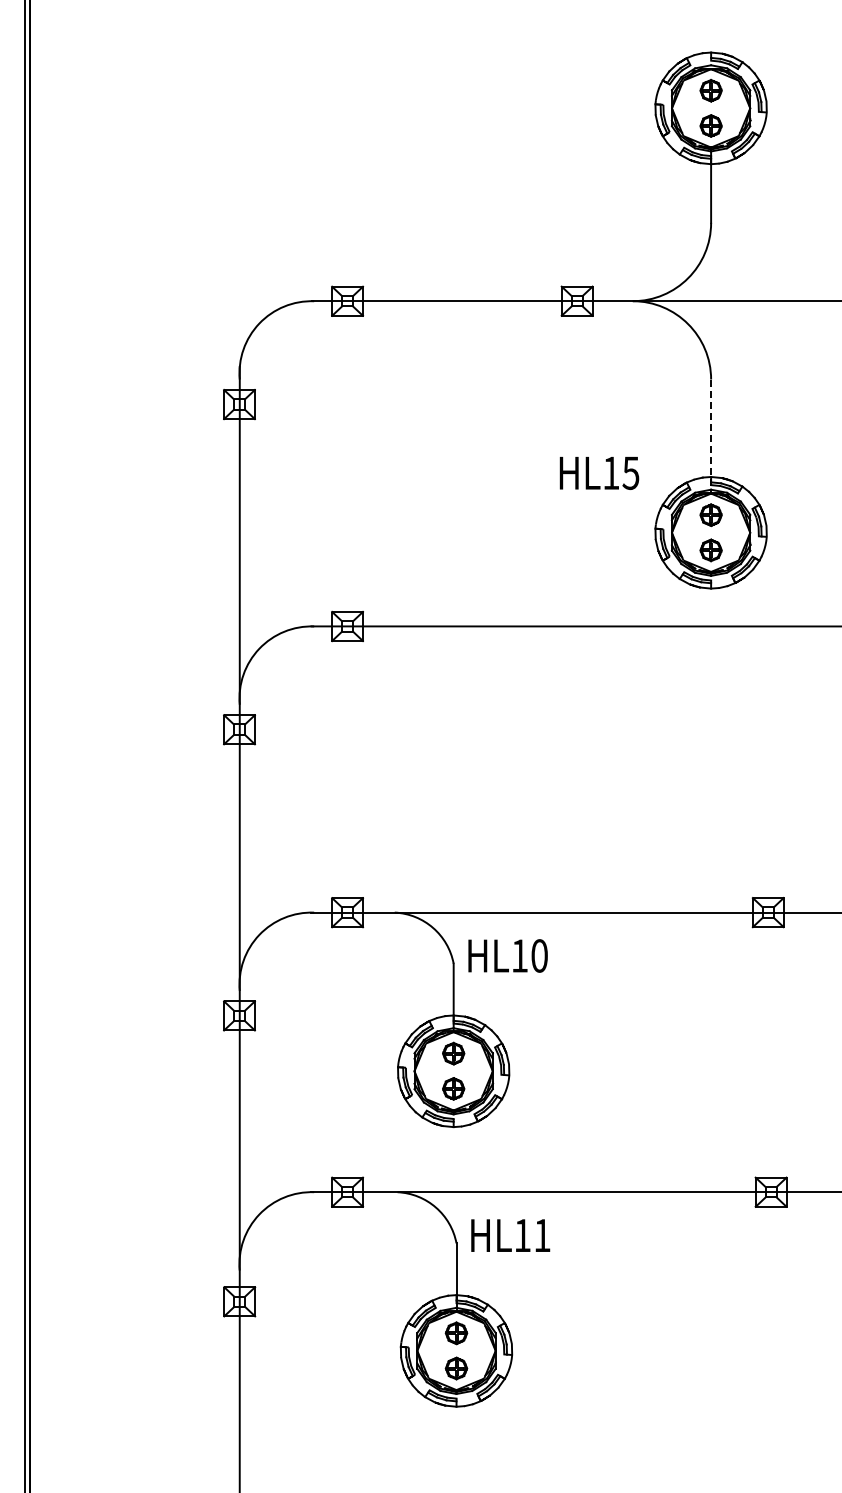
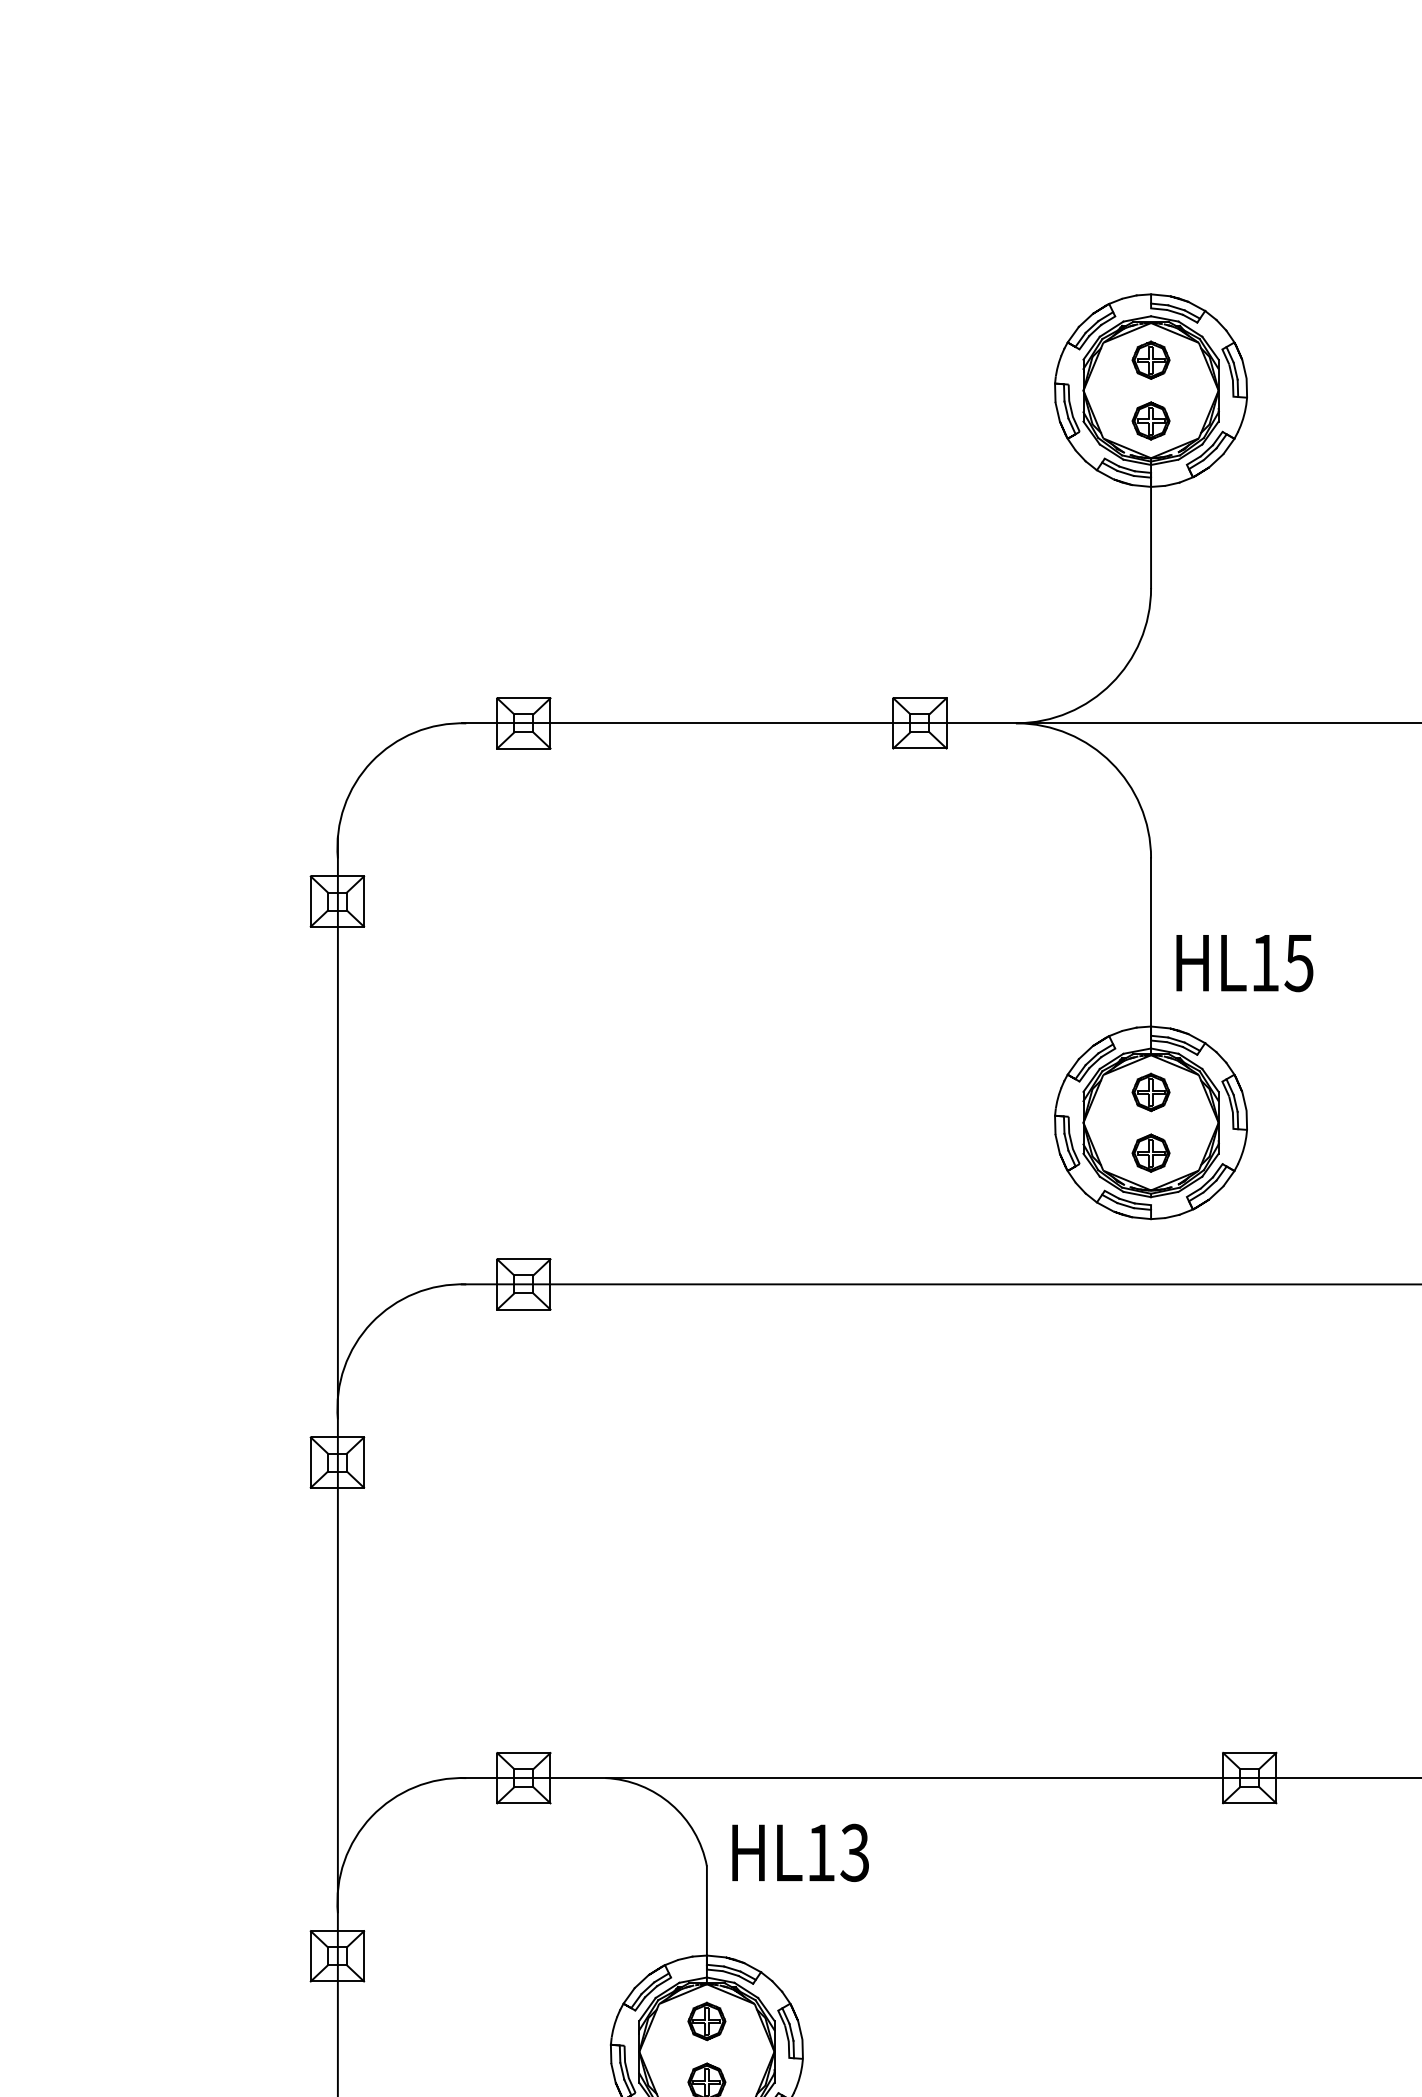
line: (711, 436) -> (1151, 956), dashed -> solid
text: (599, 473) -> (1244, 963), moved
text: (539, 955) -> (854, 1852), HL10 -> HL13

